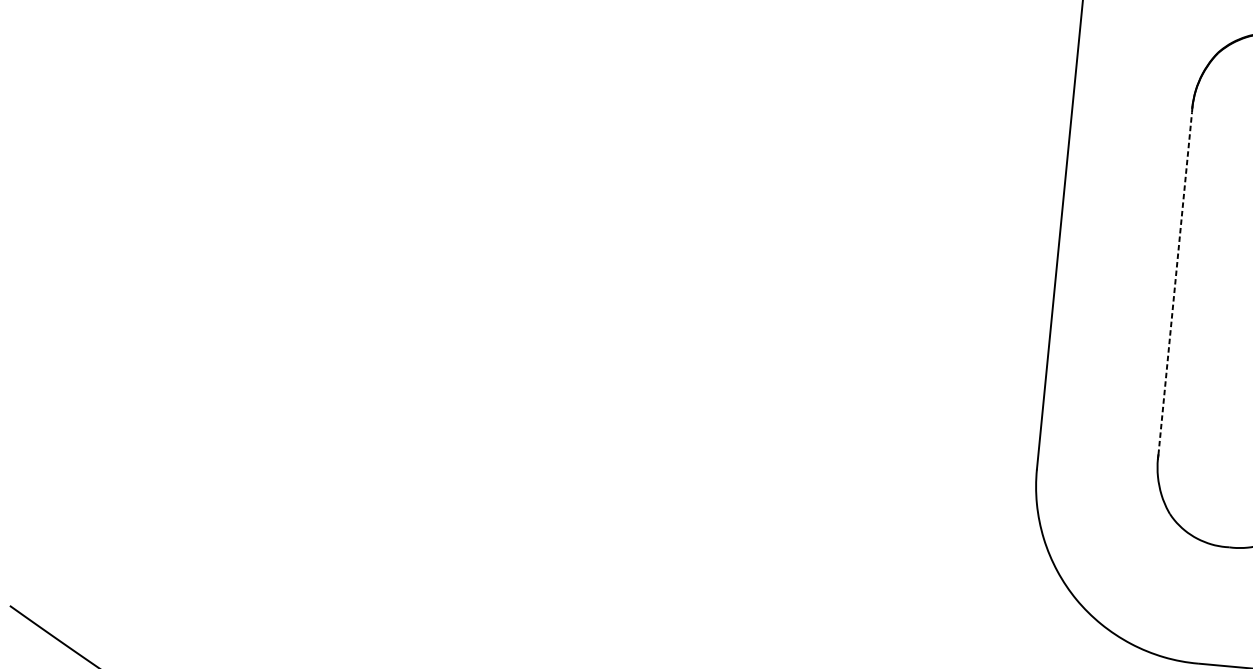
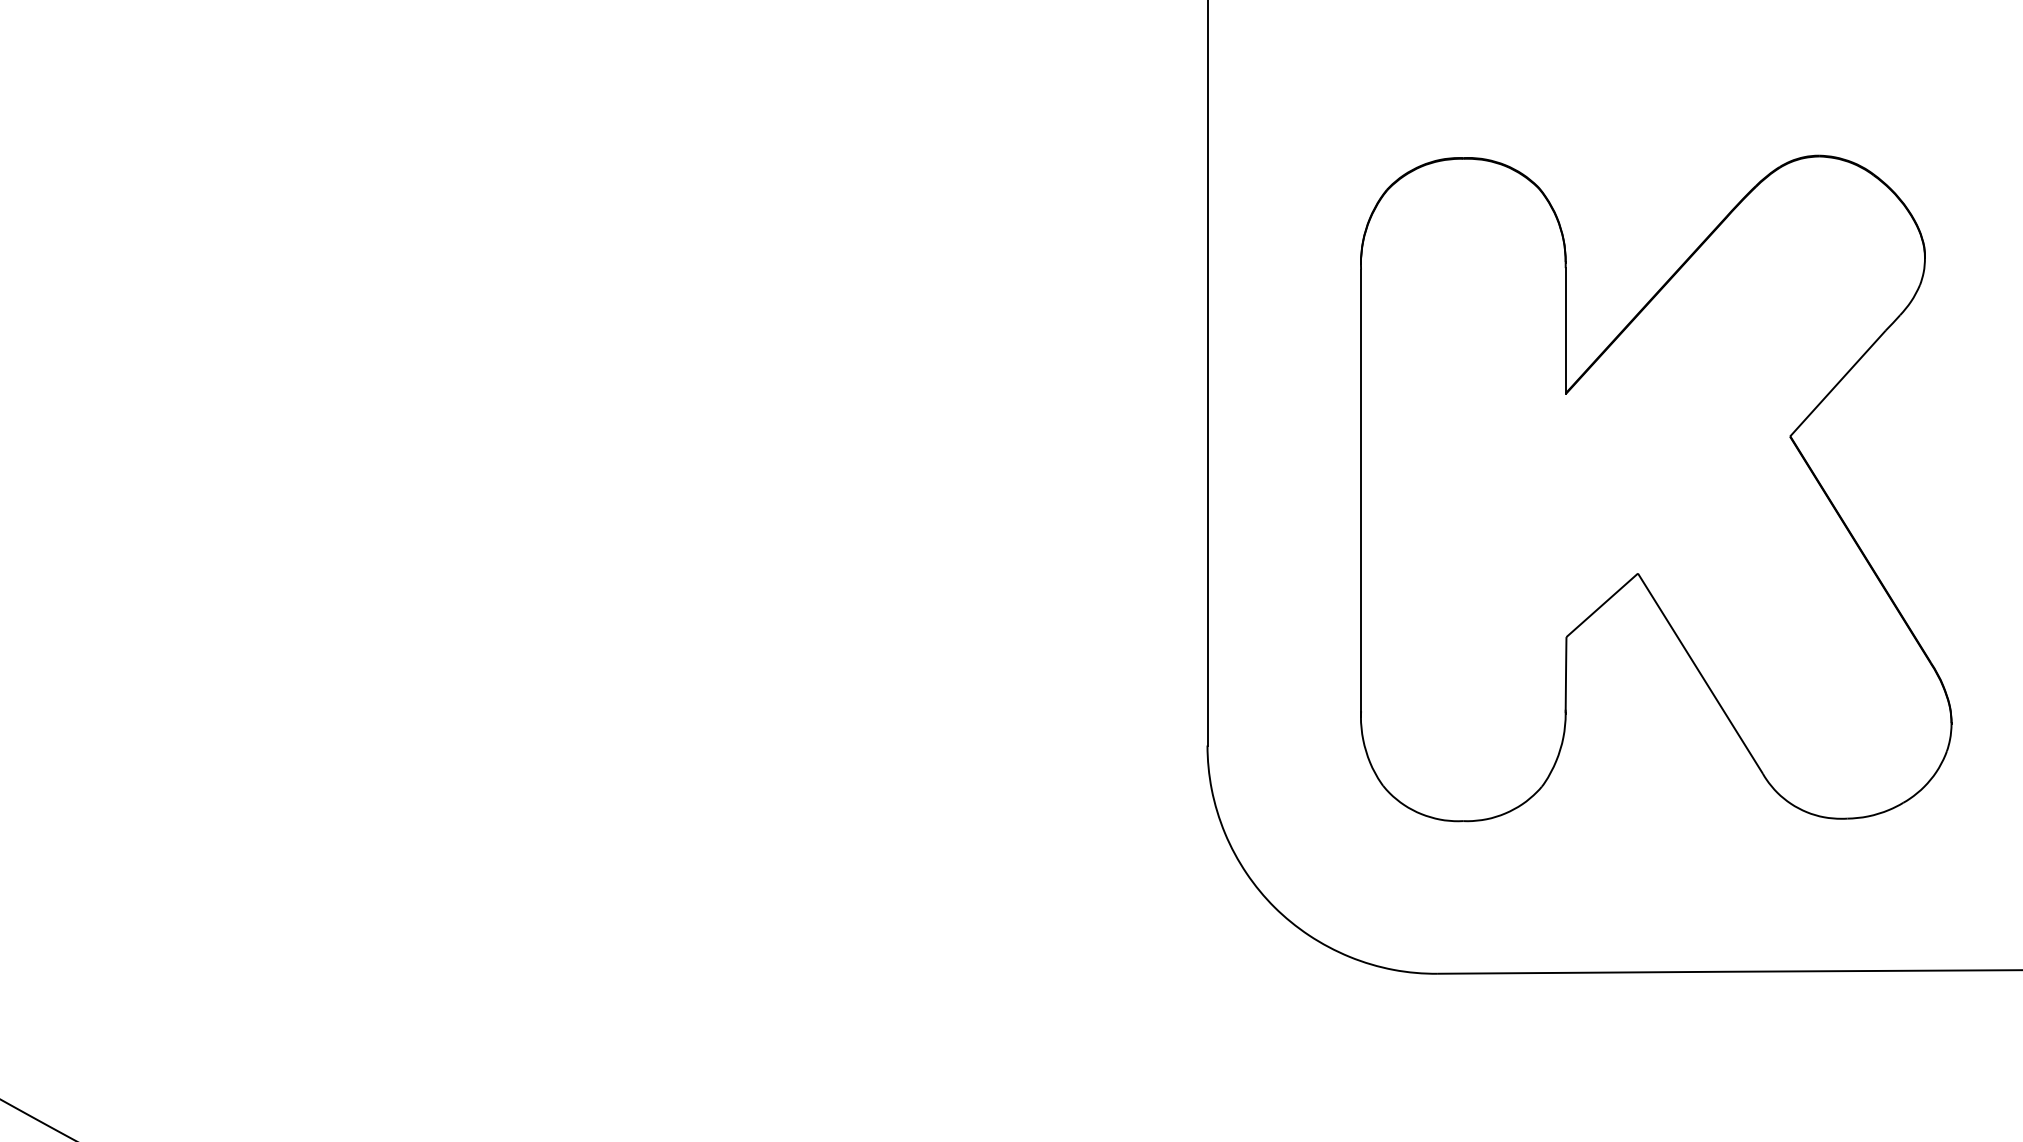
line: (1175, 283) -> (1361, 490), dashed -> solid

